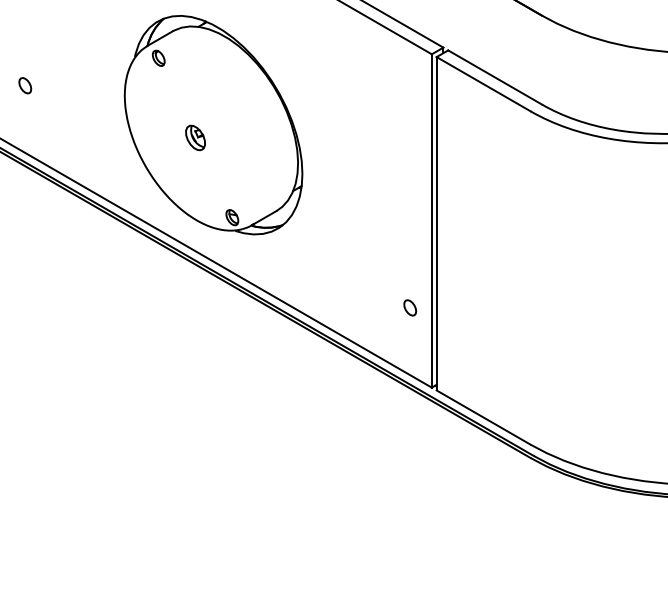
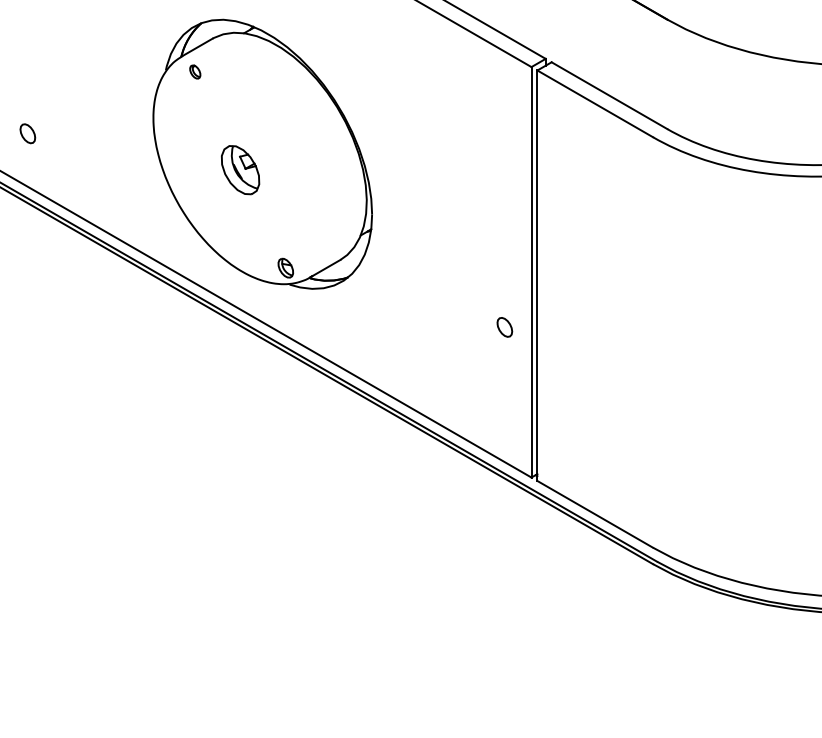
part: (158, 57) -> (195, 71), size x0.7
part: (24, 85) -> (27, 133), moved
part: (195, 137) -> (240, 169), size x1.6
part: (409, 308) -> (504, 327), moved

